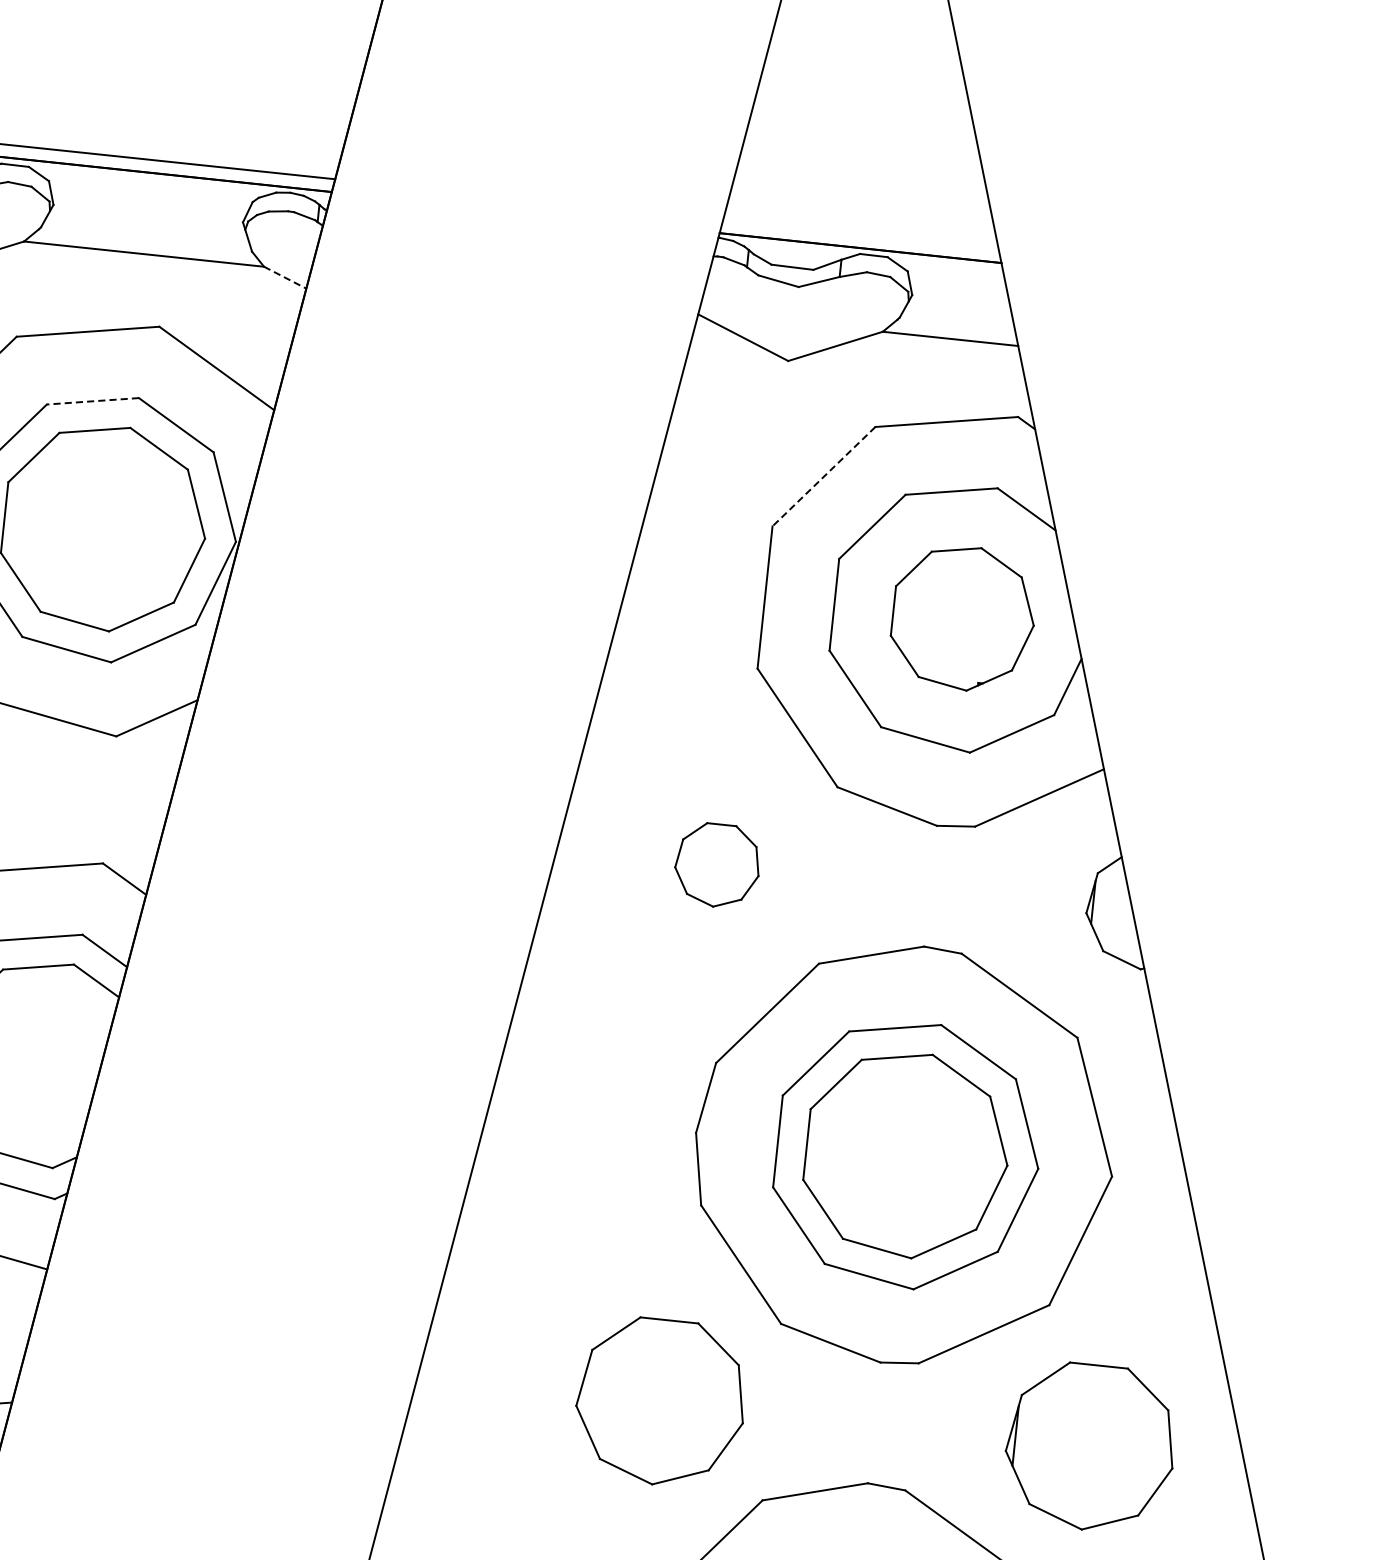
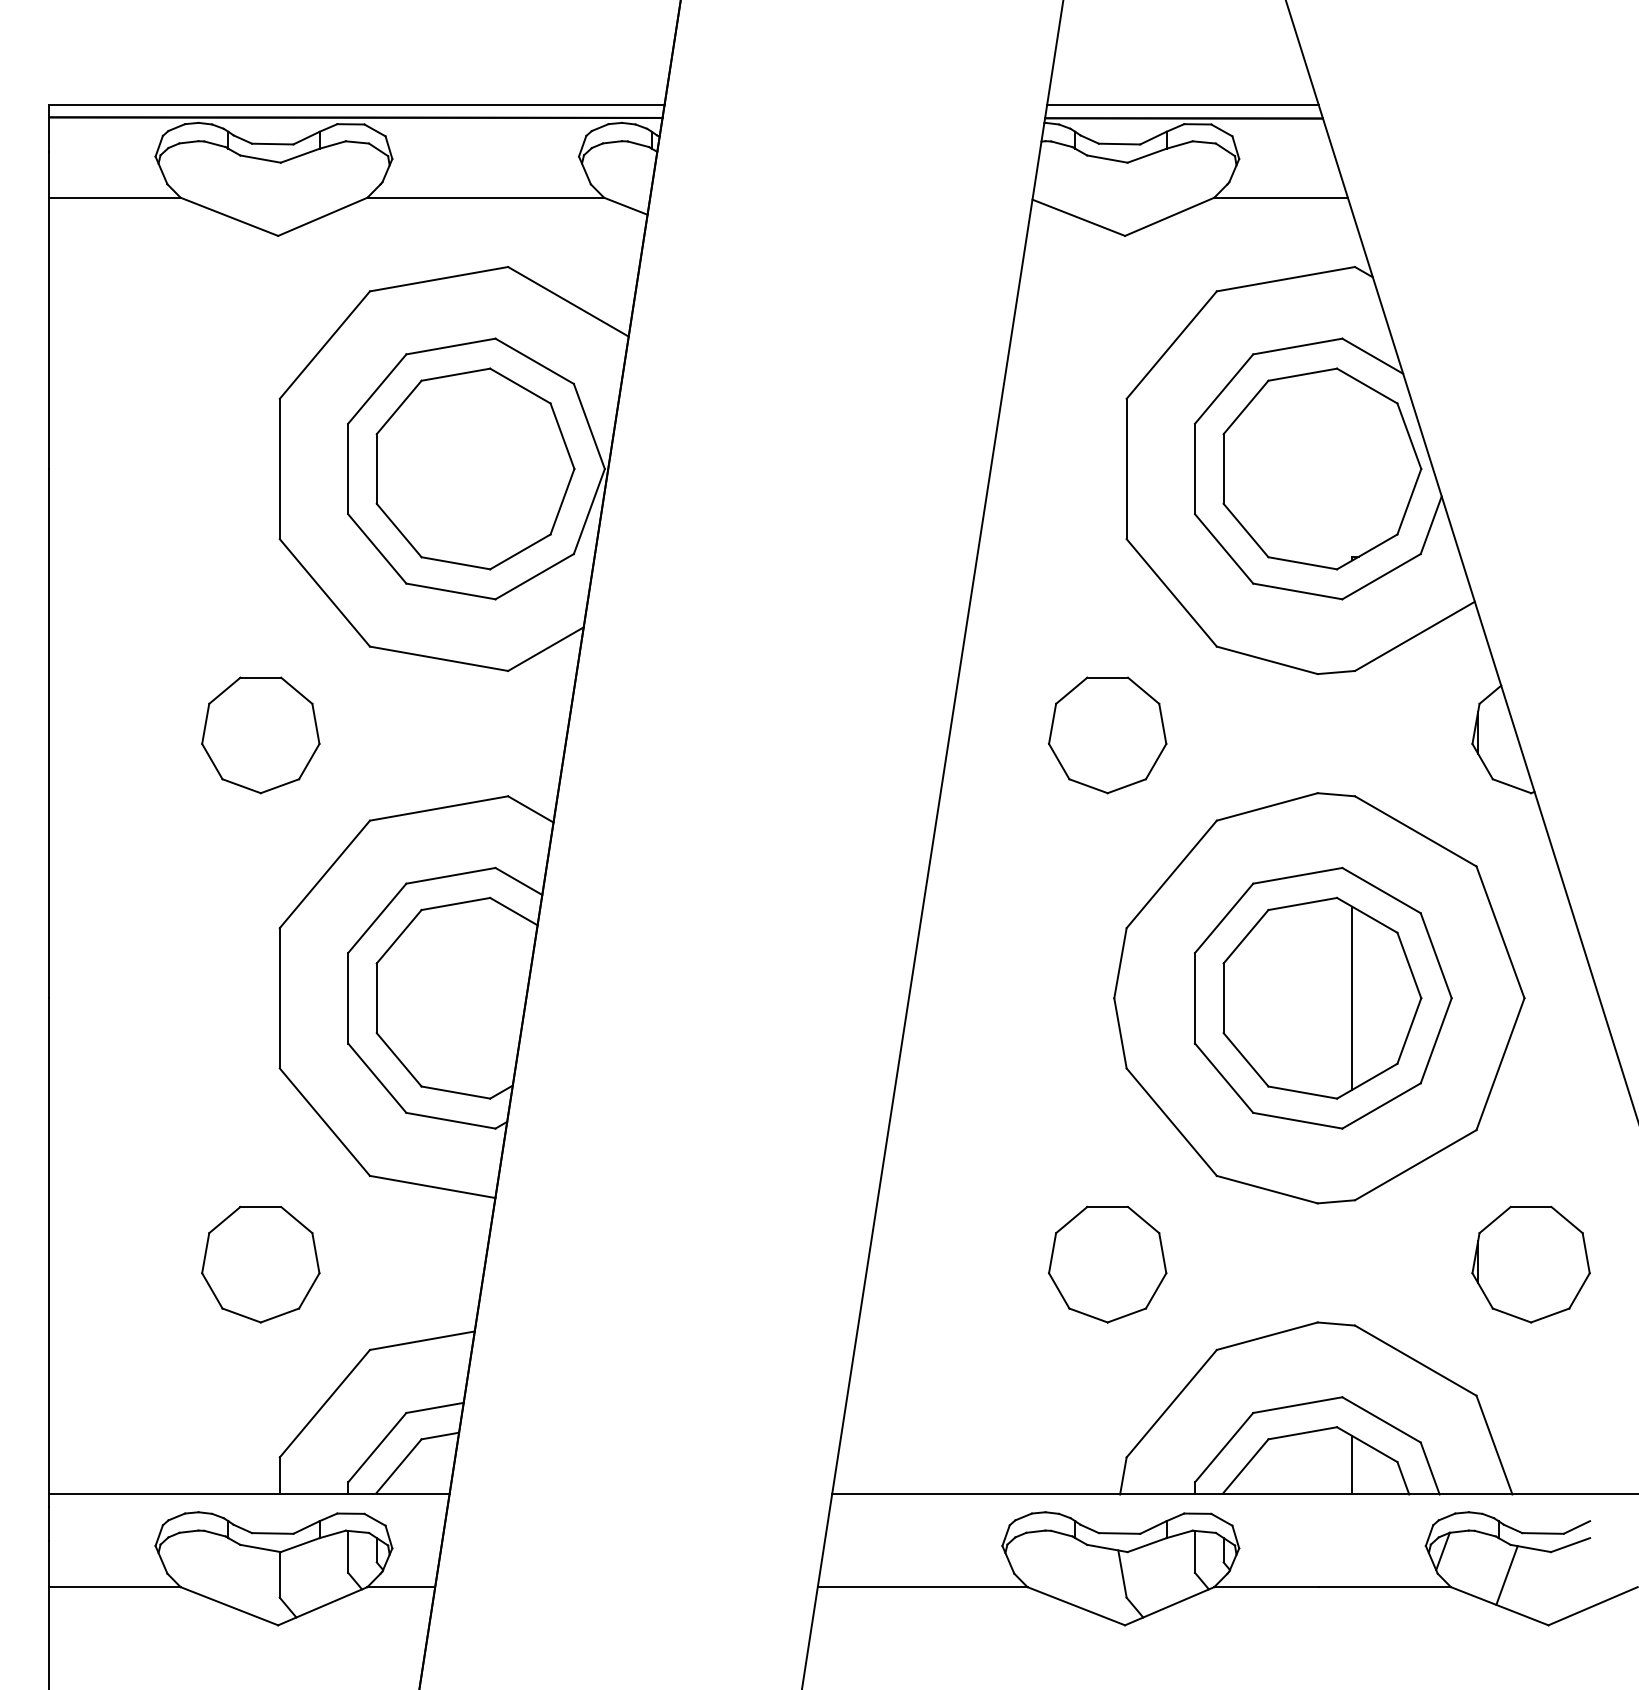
line: (860, 234) -> (1182, 105), added
line: (285, 278) -> (626, 206), dashed -> solid
line: (92, 401) -> (450, 346), dashed -> solid
line: (823, 477) -> (1171, 345), dashed -> solid
part: (963, 617) -> (1322, 468), size x1.43
part: (717, 865) -> (1107, 735), size x1.43
line: (937, 1157) -> (1352, 997), added
part: (660, 1402) -> (1107, 1264), size x0.71
part: (1089, 1447) -> (1530, 1264), size x0.71

